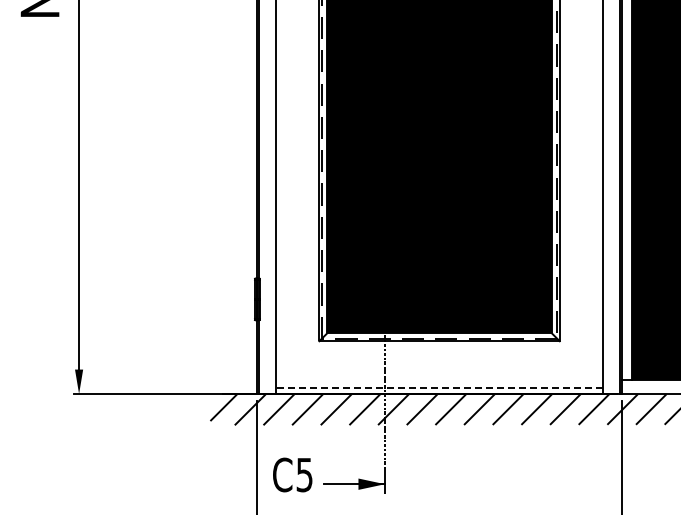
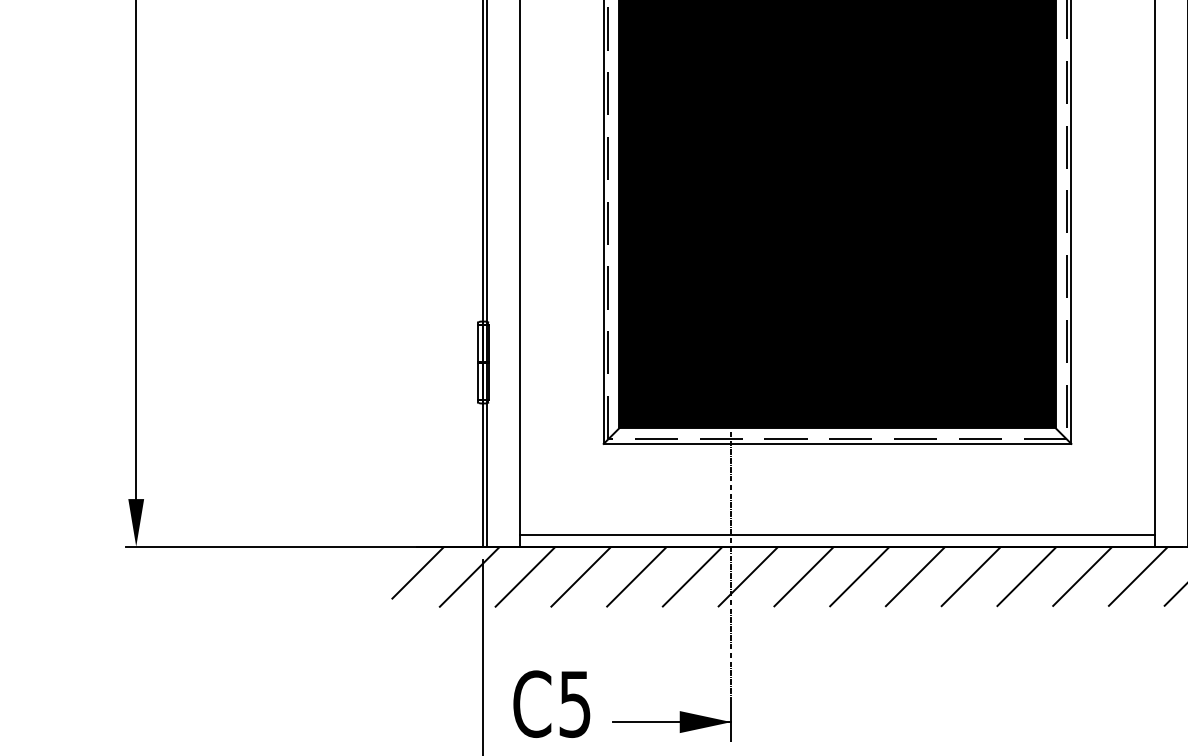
line: (439, 387) -> (837, 533), dashed -> solid

